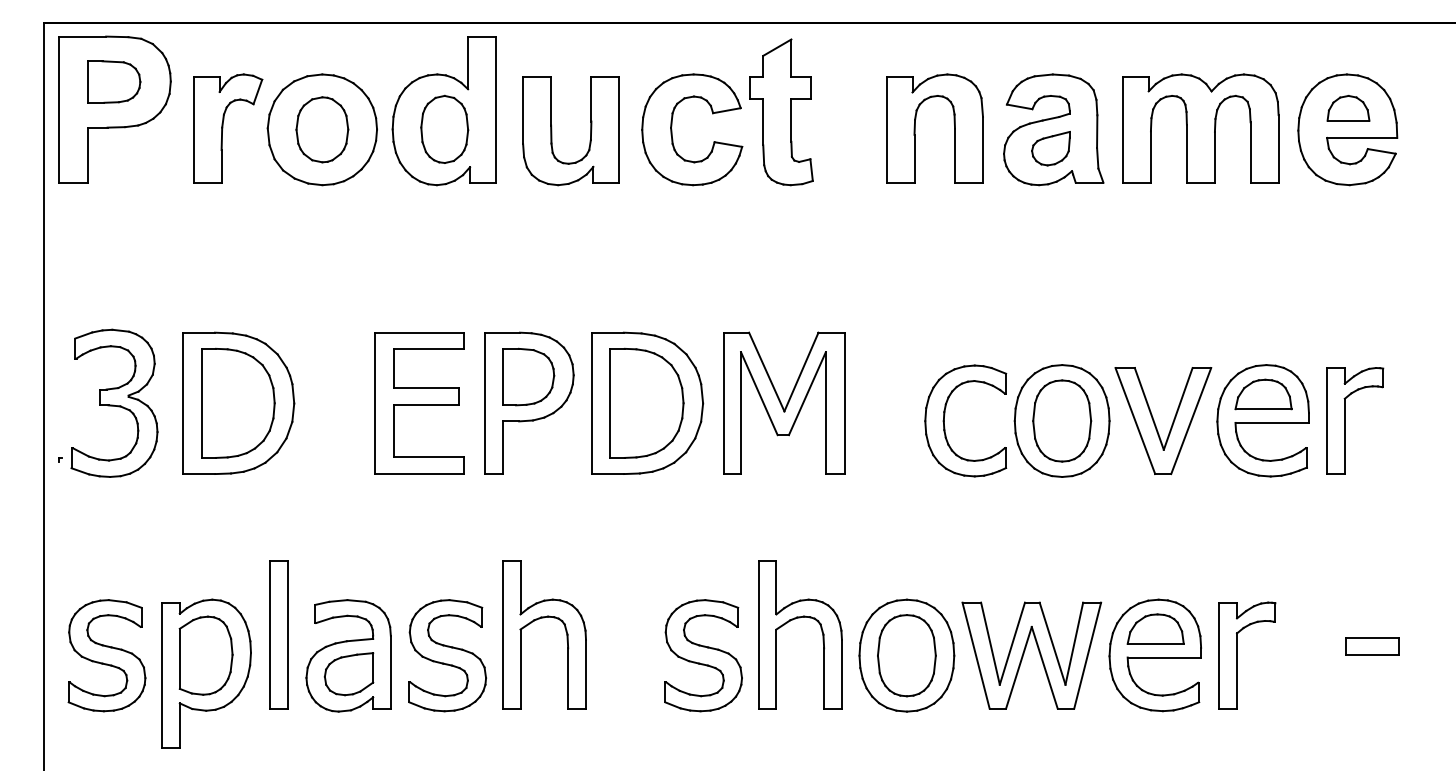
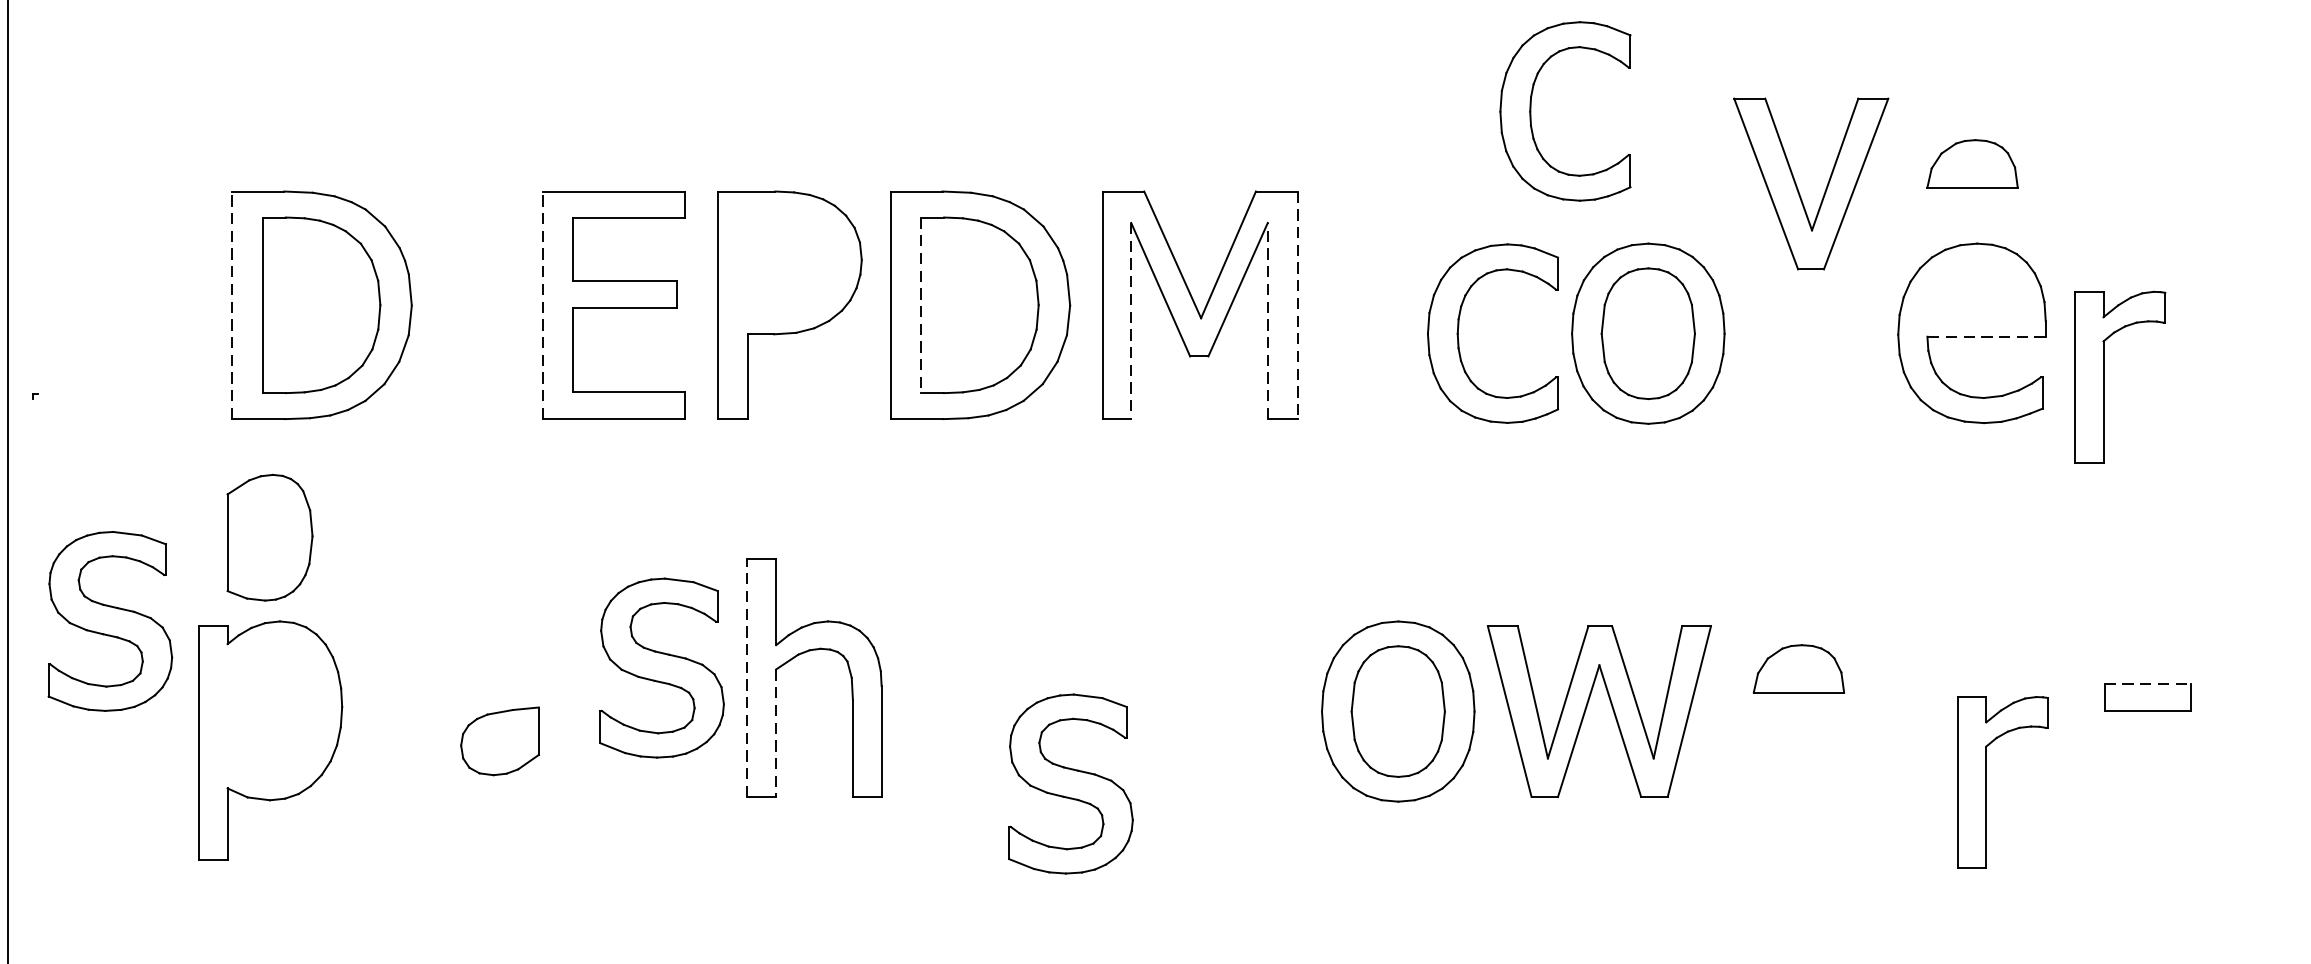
part: (990, 276) -> (1532, 101), added
part: (528, 376) -> (789, 262), removed
part: (1263, 394) -> (1972, 163), moved
part: (114, 402) -> (122, 303), removed
line: (182, 403) -> (231, 305), solid -> dashed
line: (375, 403) -> (542, 305), solid -> dashed
line: (610, 403) -> (921, 305), solid -> dashed
line: (844, 403) -> (1297, 305), solid -> dashed
line: (741, 413) -> (1131, 321), solid -> dashed
line: (825, 413) -> (1267, 321), solid -> dashed
part: (1345, 420) -> (2104, 376), moved
part: (1155, 422) -> (1798, 186), moved
line: (1272, 422) -> (1986, 336), solid -> dashed
part: (795, 619) -> (1218, 653), removed
part: (278, 634) -> (386, 677), removed
line: (502, 634) -> (747, 677), solid -> dashed
line: (1372, 638) -> (2148, 683), solid -> dashed
part: (106, 655) -> (109, 621), moved
part: (205, 655) -> (268, 537), moved
part: (348, 655) -> (499, 711), removed
part: (447, 655) -> (661, 667), moved
part: (703, 655) -> (1070, 783), moved
part: (1154, 655) -> (1796, 711), removed
part: (1237, 655) -> (1986, 782), moved
line: (520, 669) -> (776, 733), solid -> dashed

